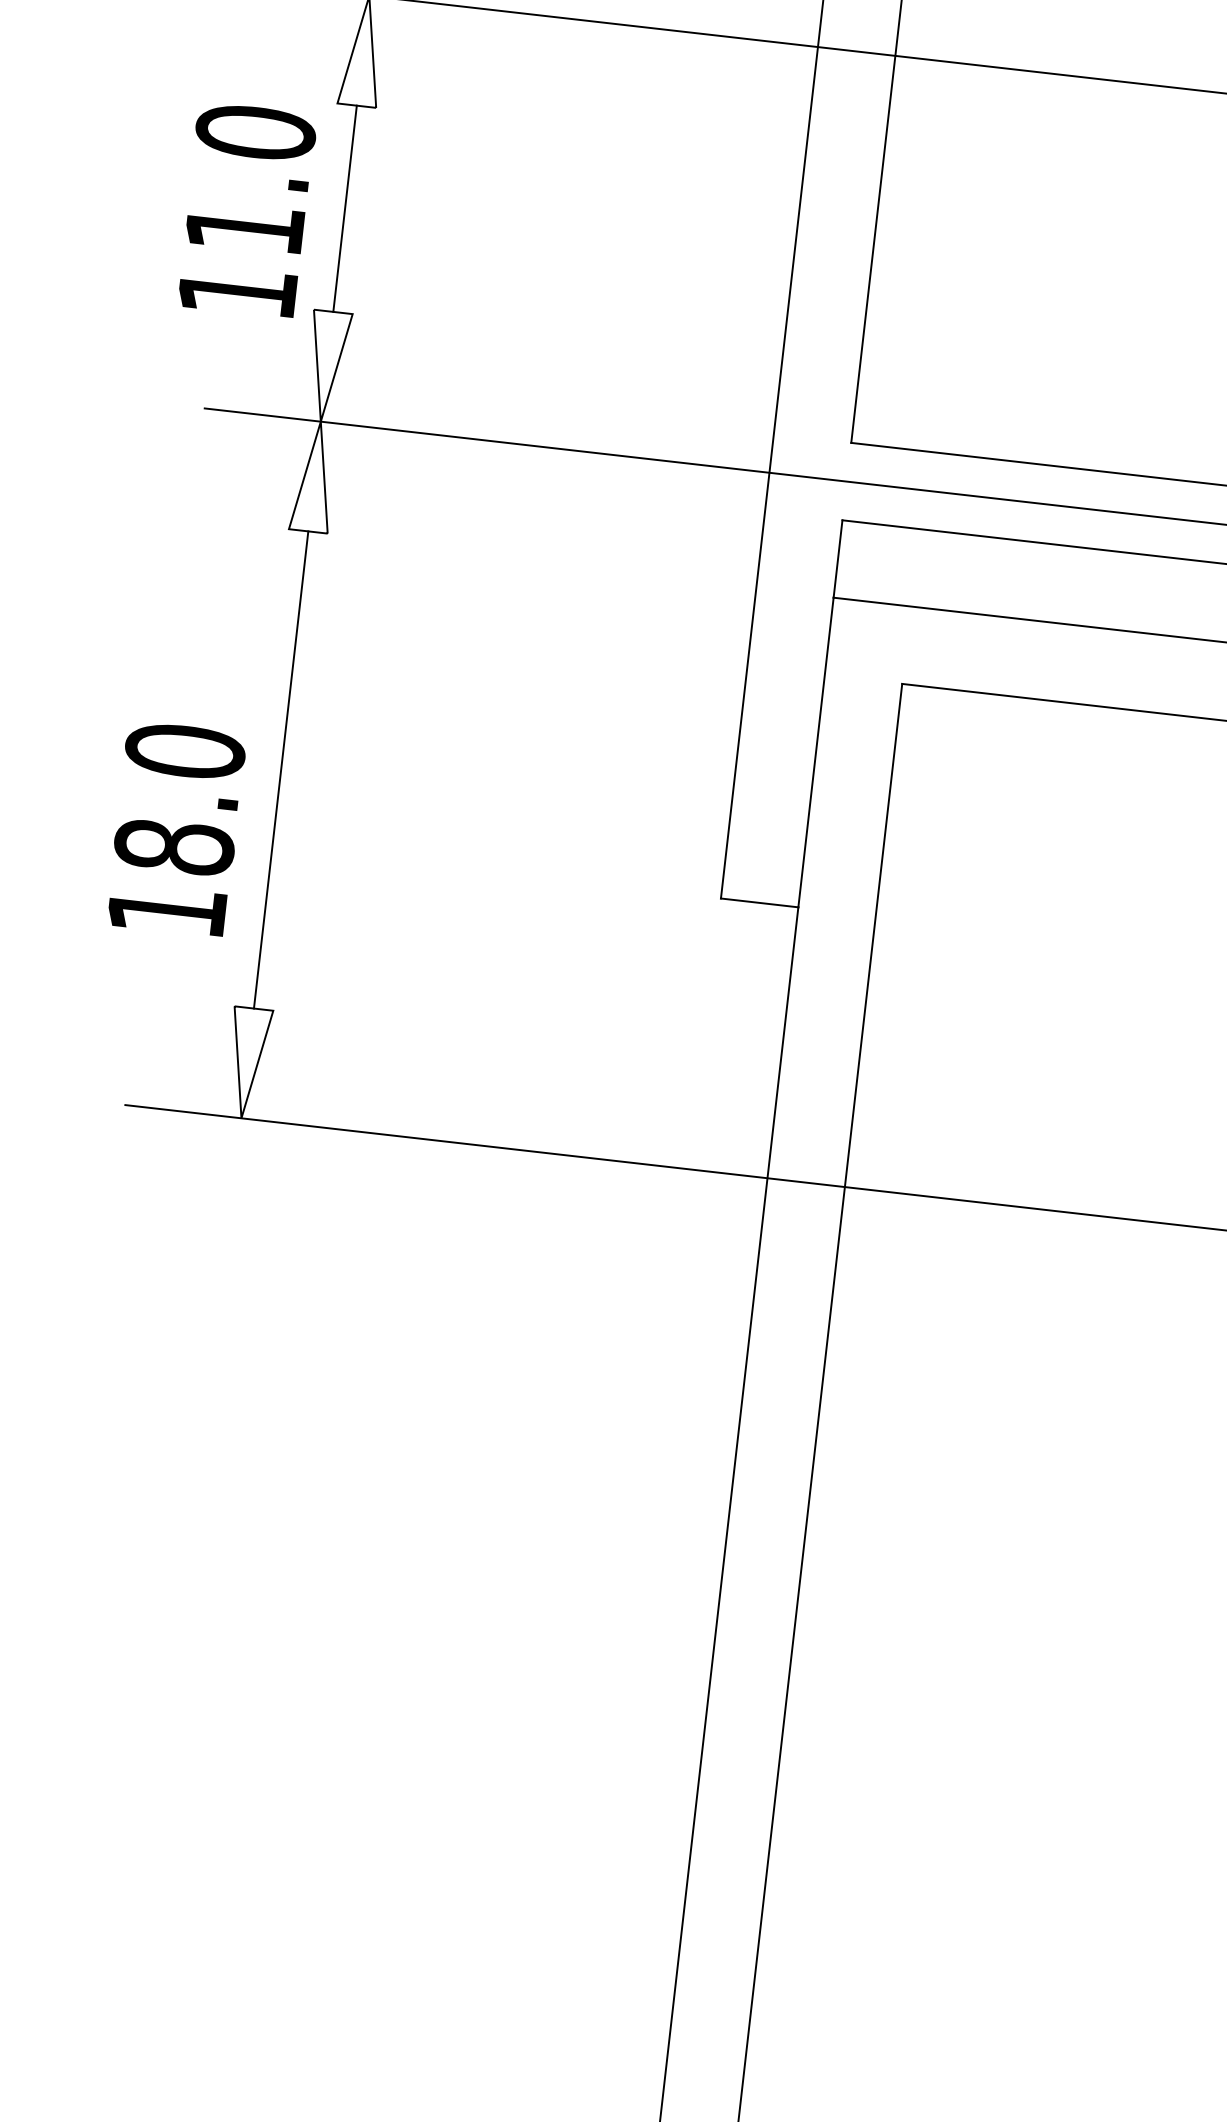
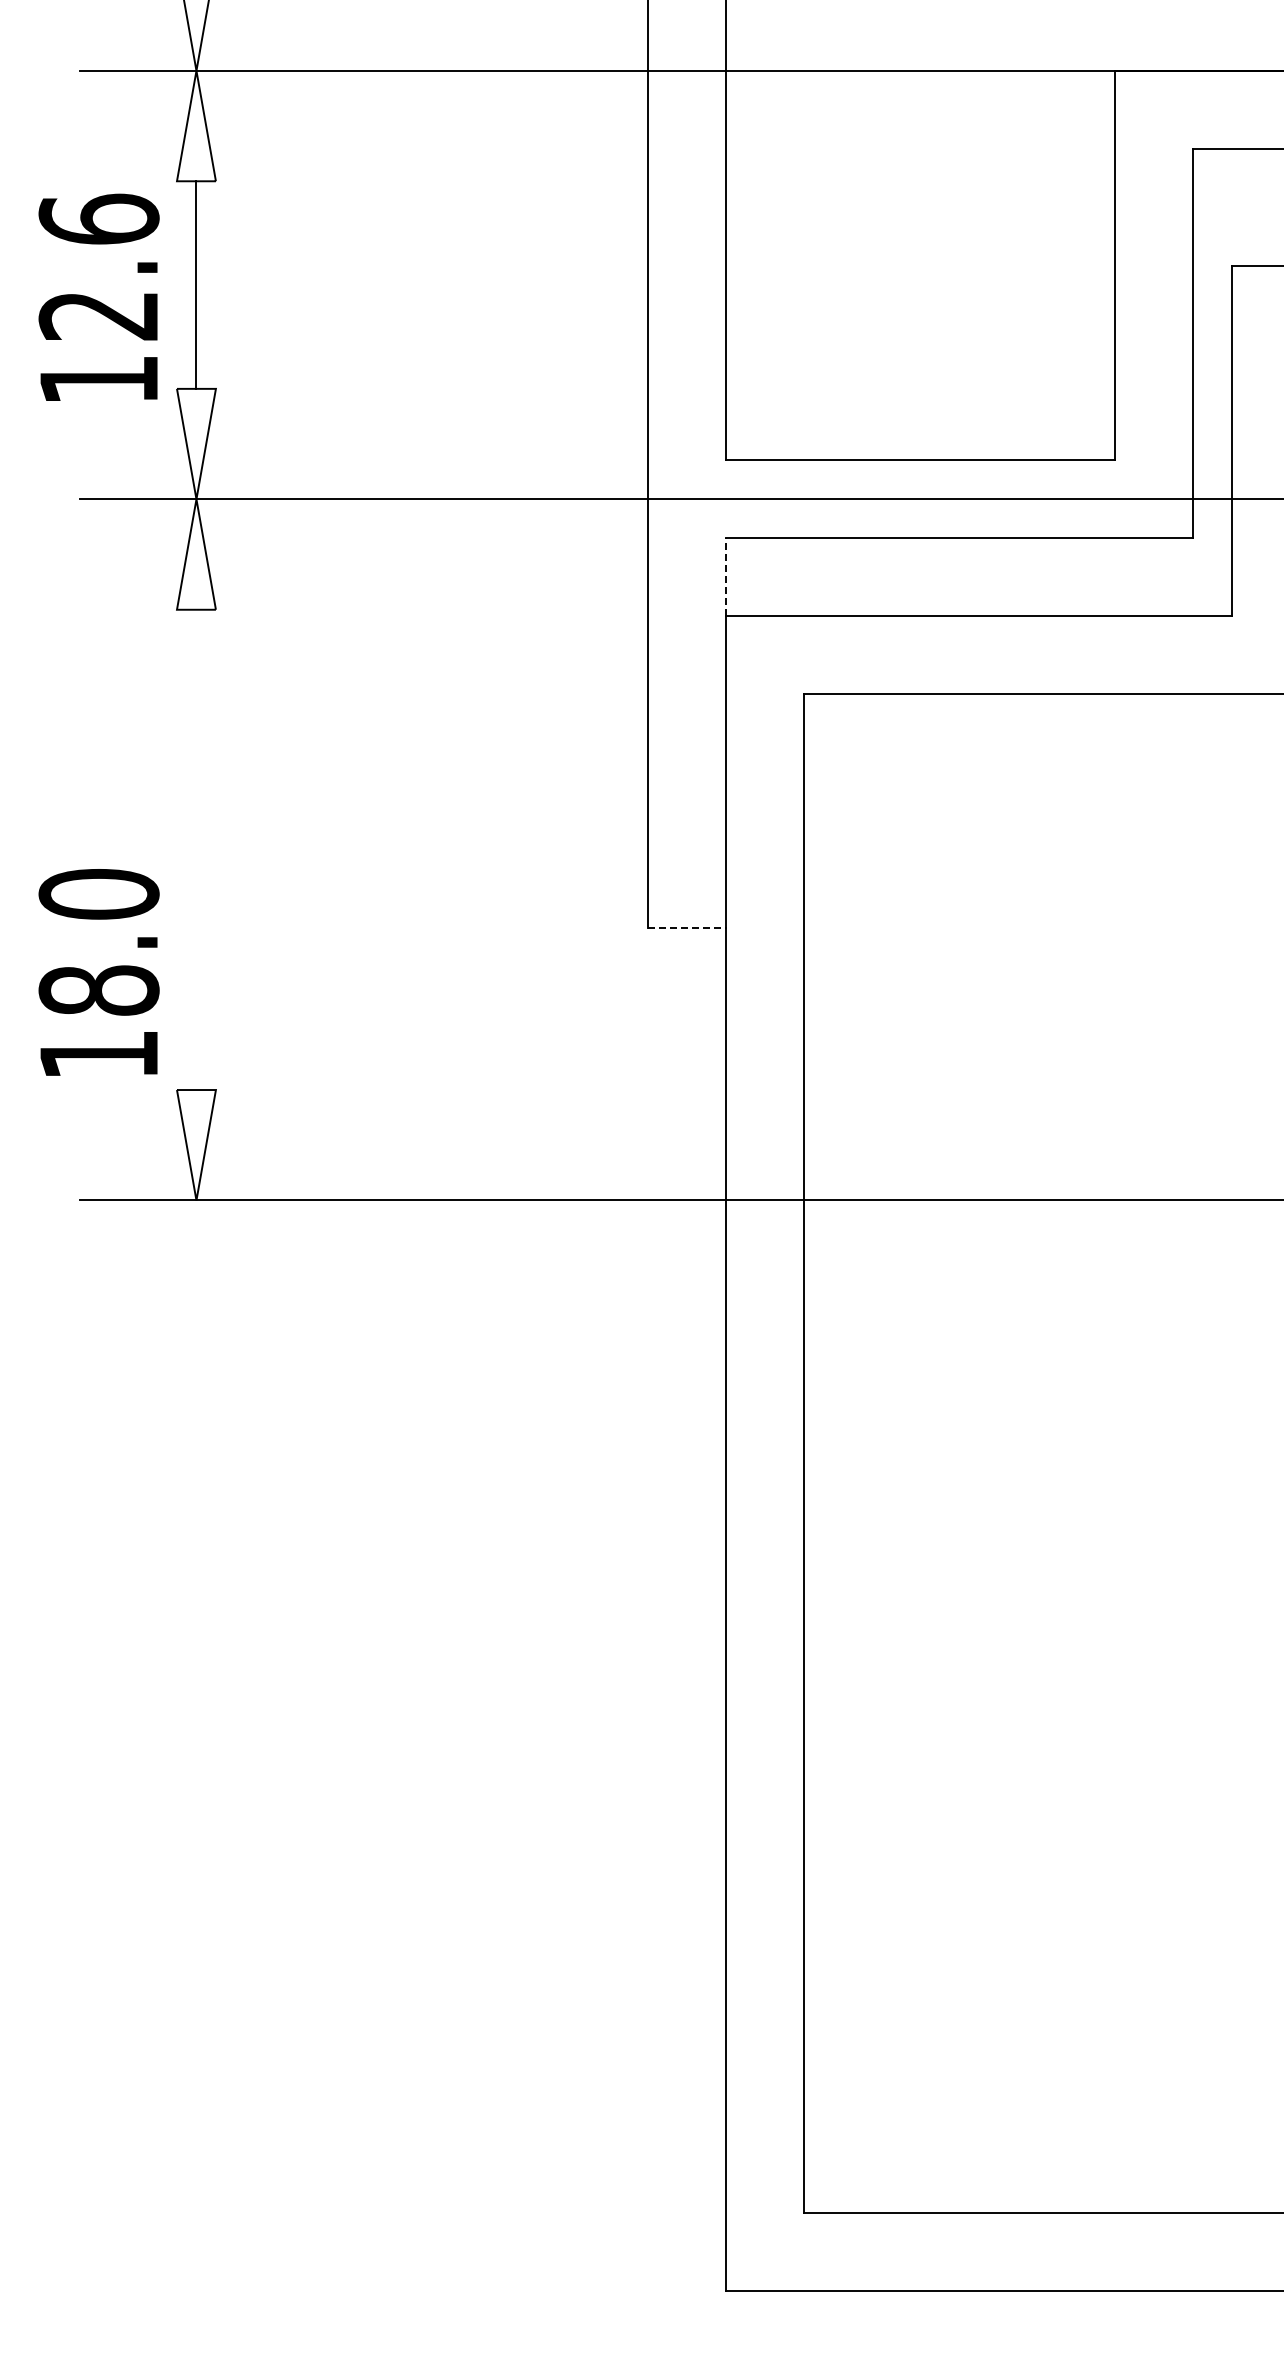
text: (249, 179) -> (98, 266), 11.0 -> 12.6
line: (837, 559) -> (725, 577), solid -> dashed
line: (281, 769) -> (196, 849), removed
text: (175, 829) -> (98, 972), moved
line: (759, 902) -> (686, 927), solid -> dashed

